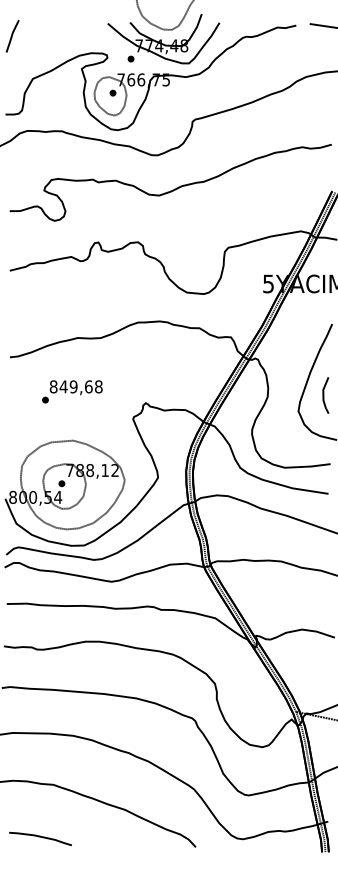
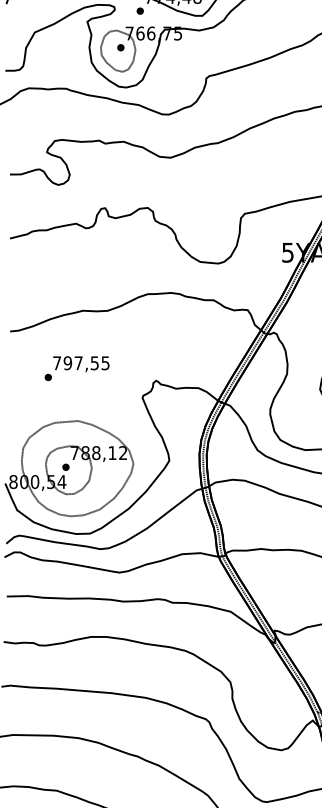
text: (75, 386) -> (80, 362), 849,68 -> 797,55

